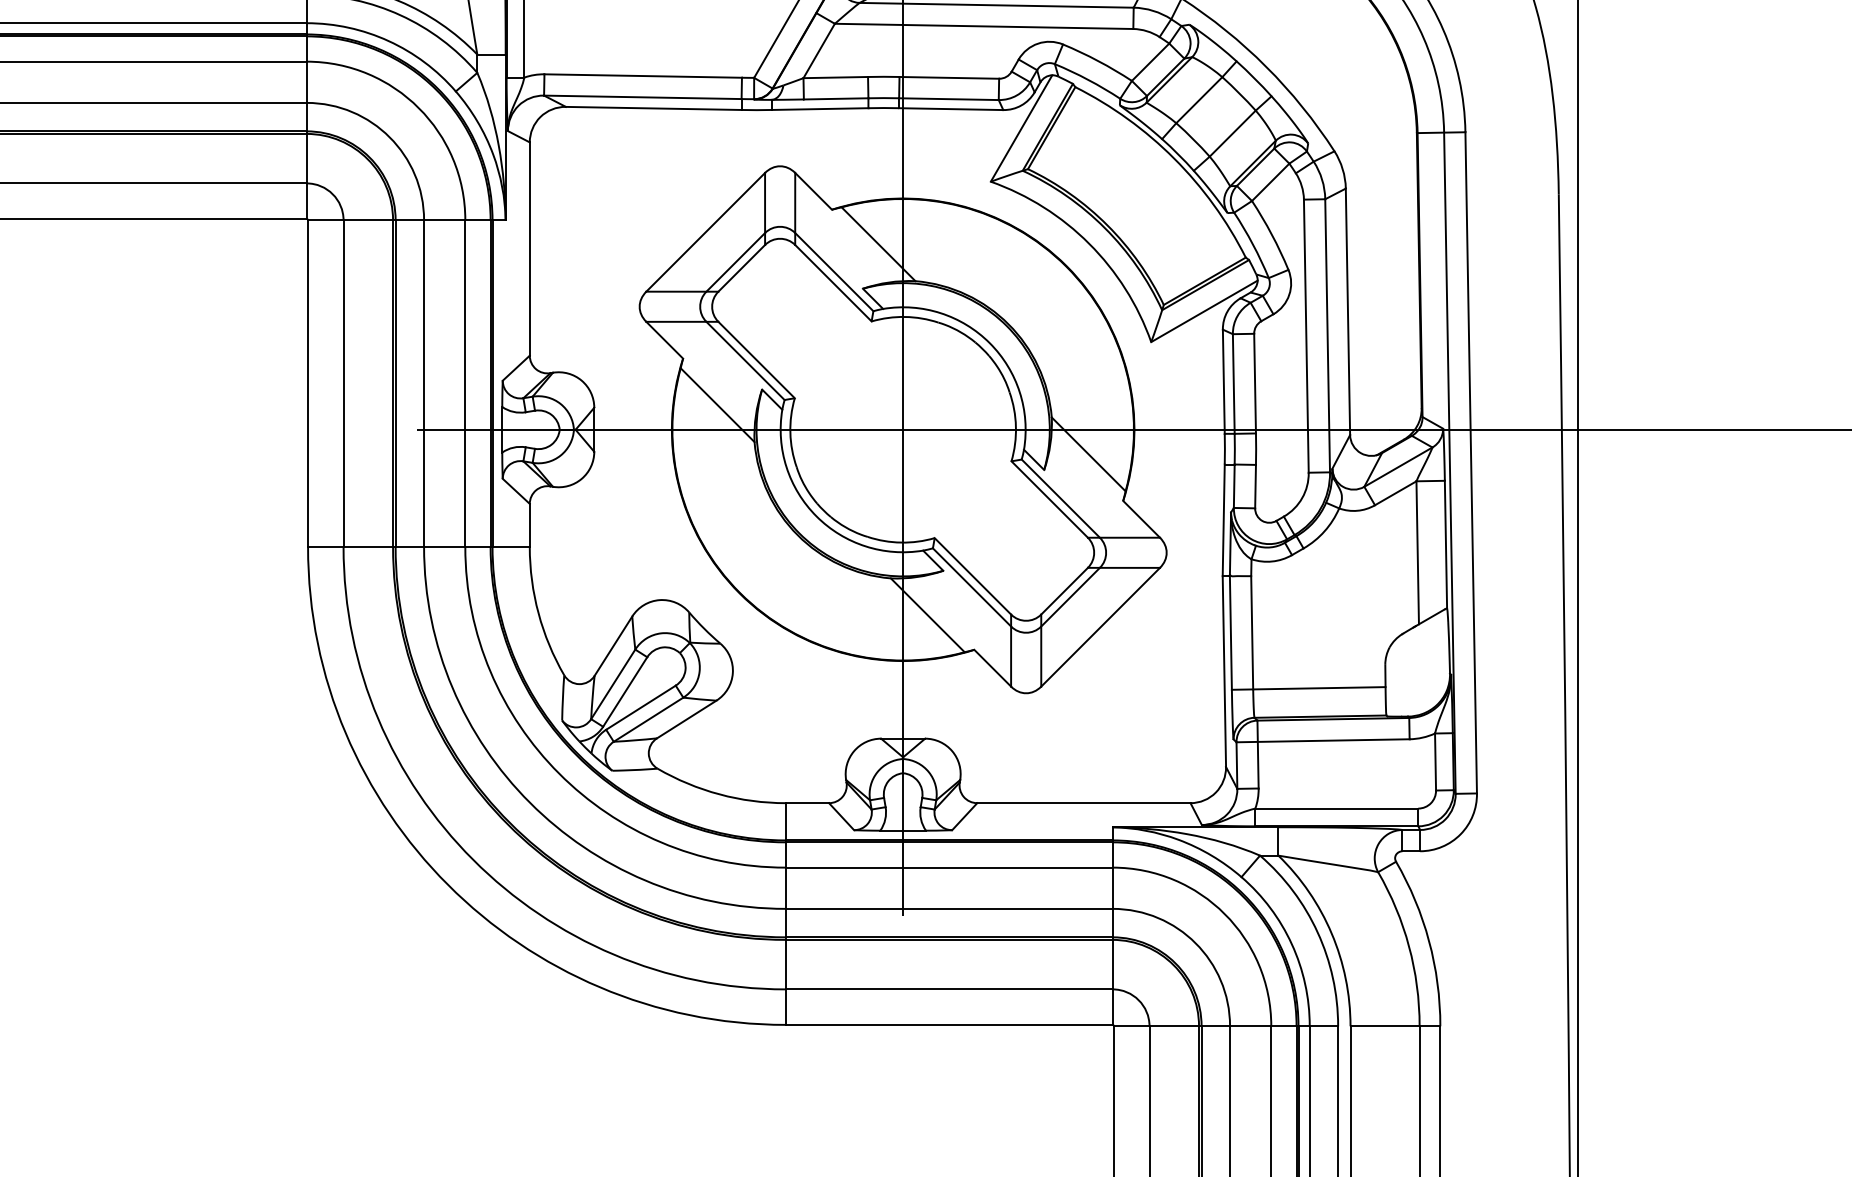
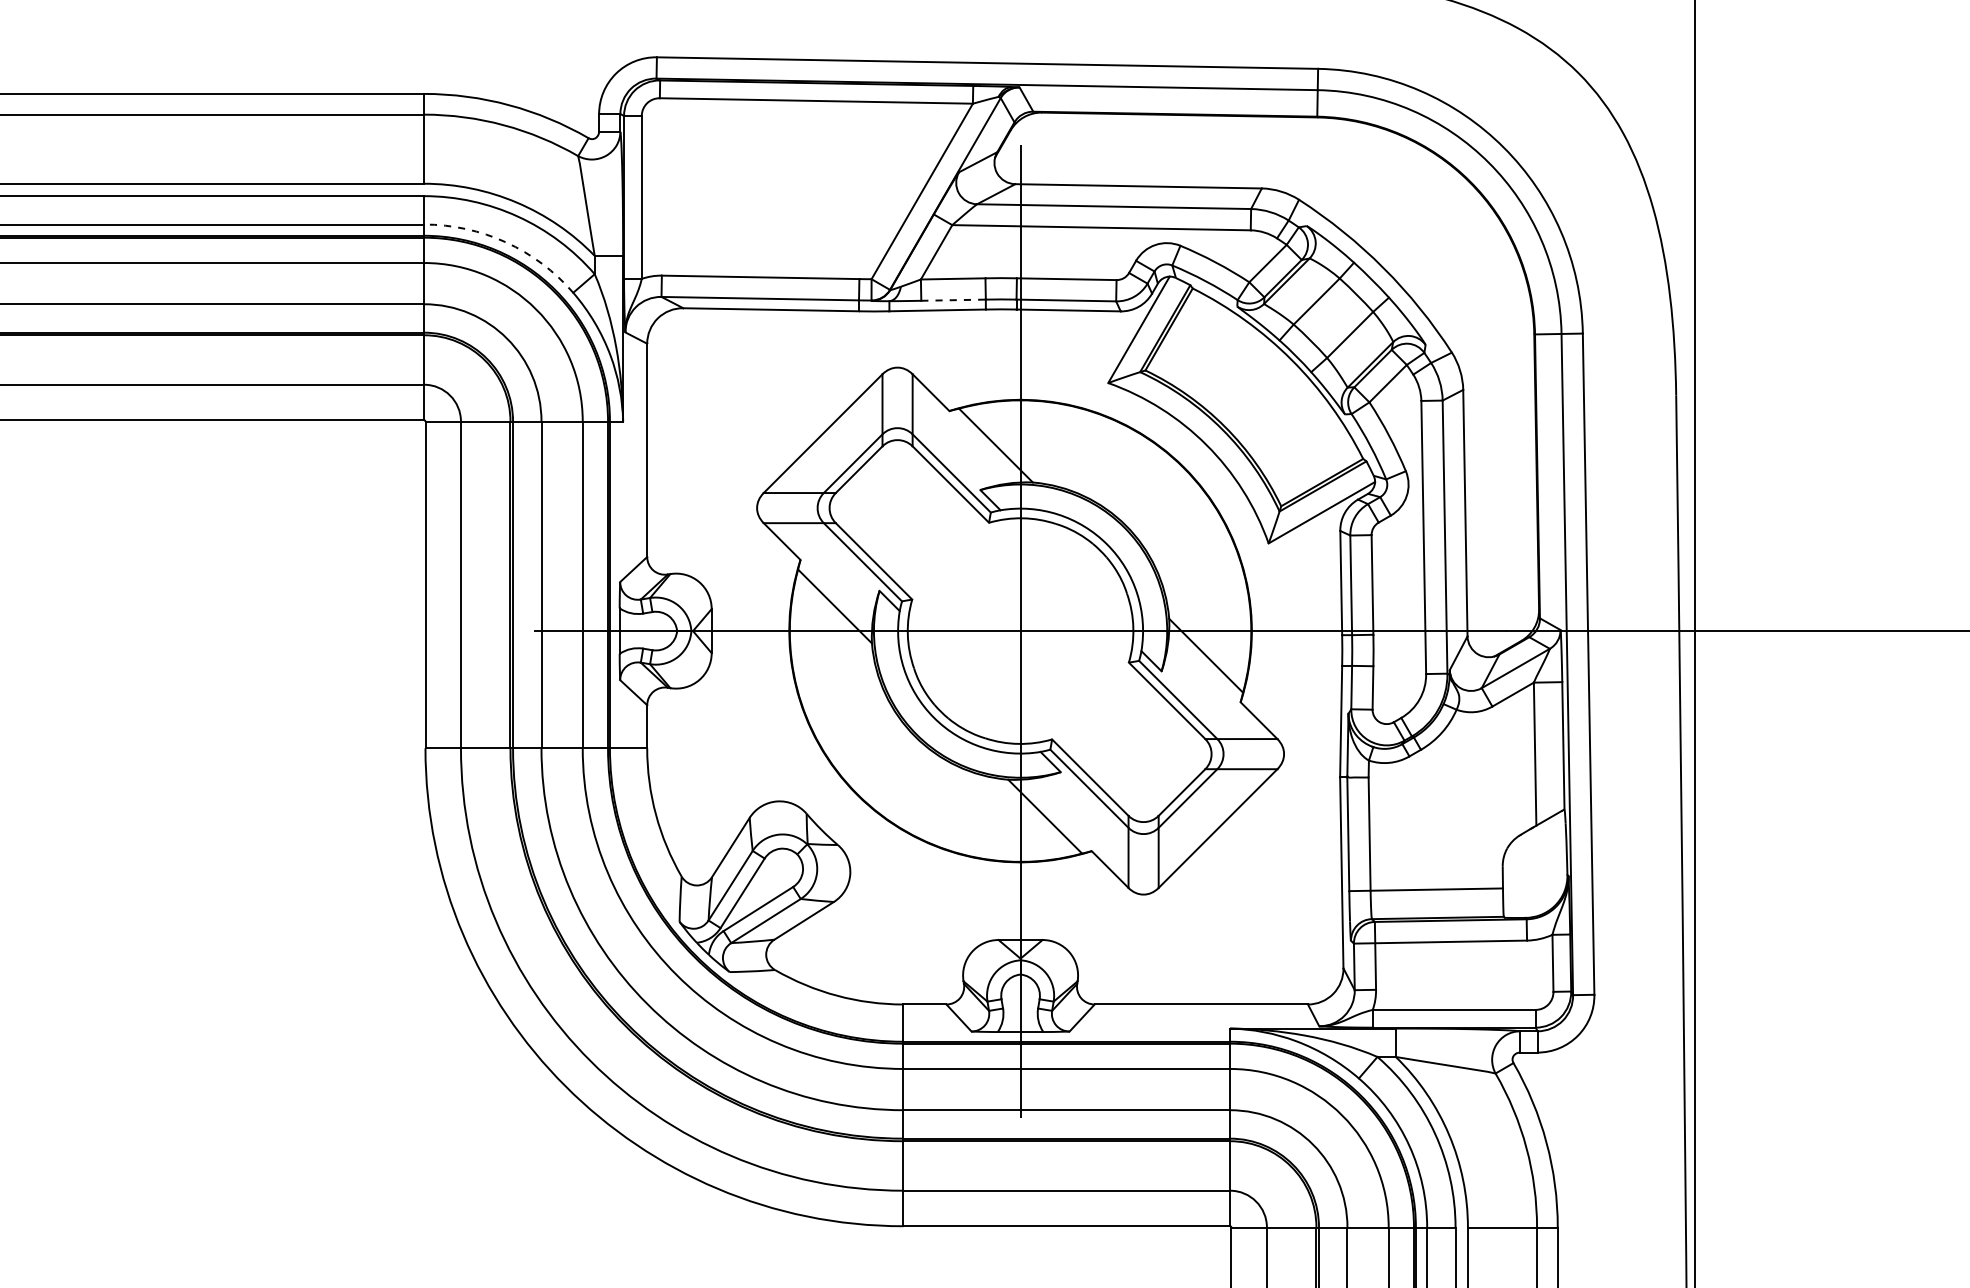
arc: (389, 41) -> (506, 242), solid -> dashed
line: (837, 99) -> (954, 300), solid -> dashed

